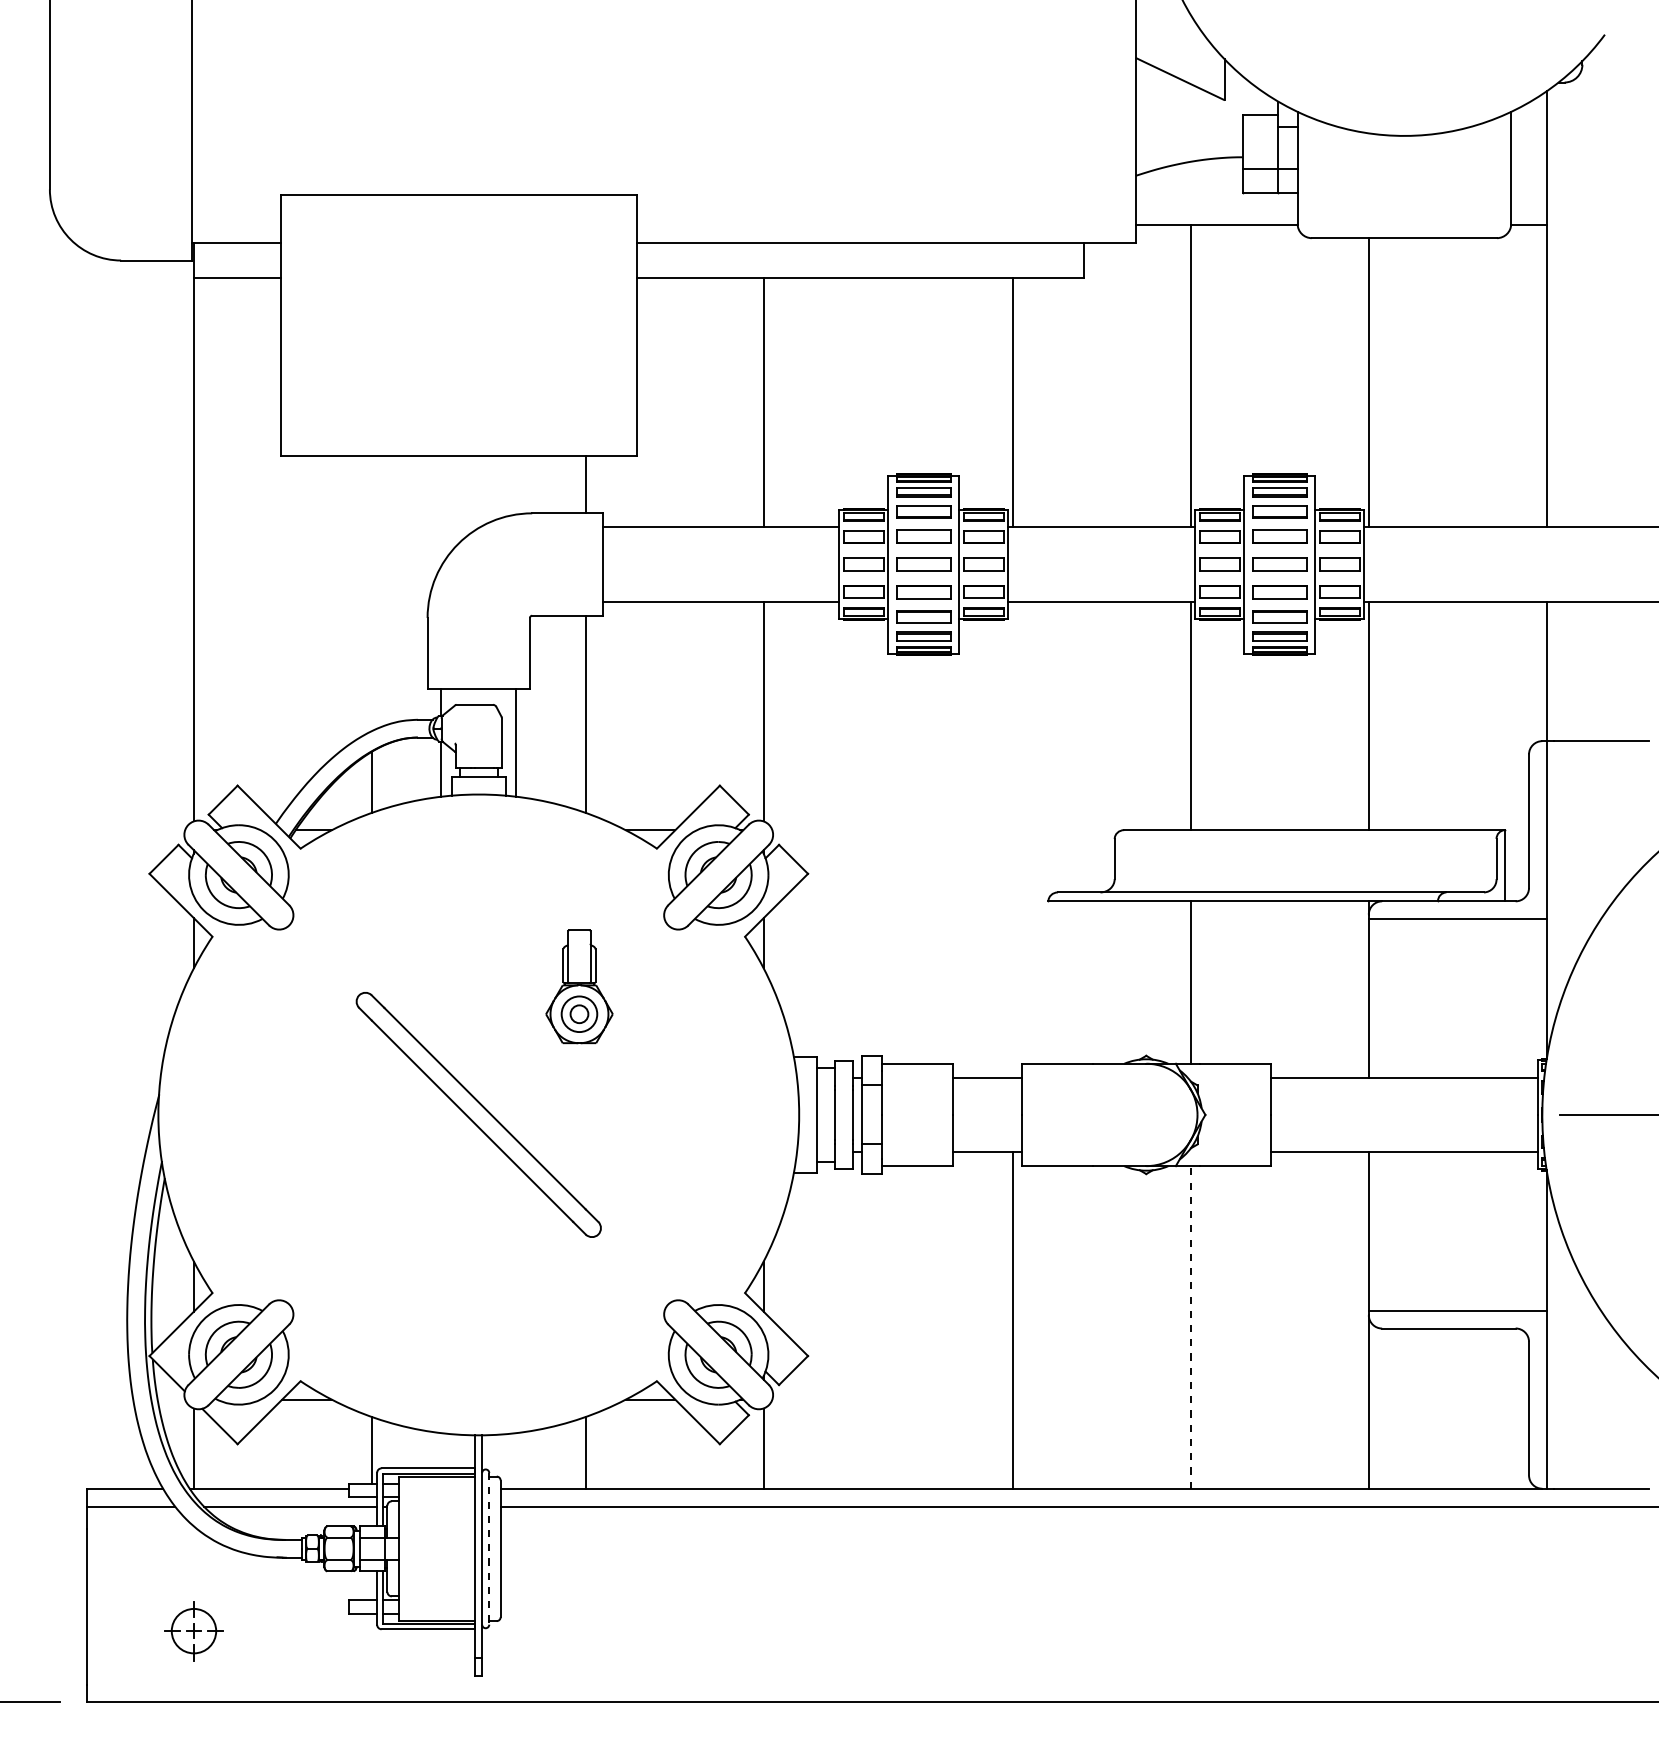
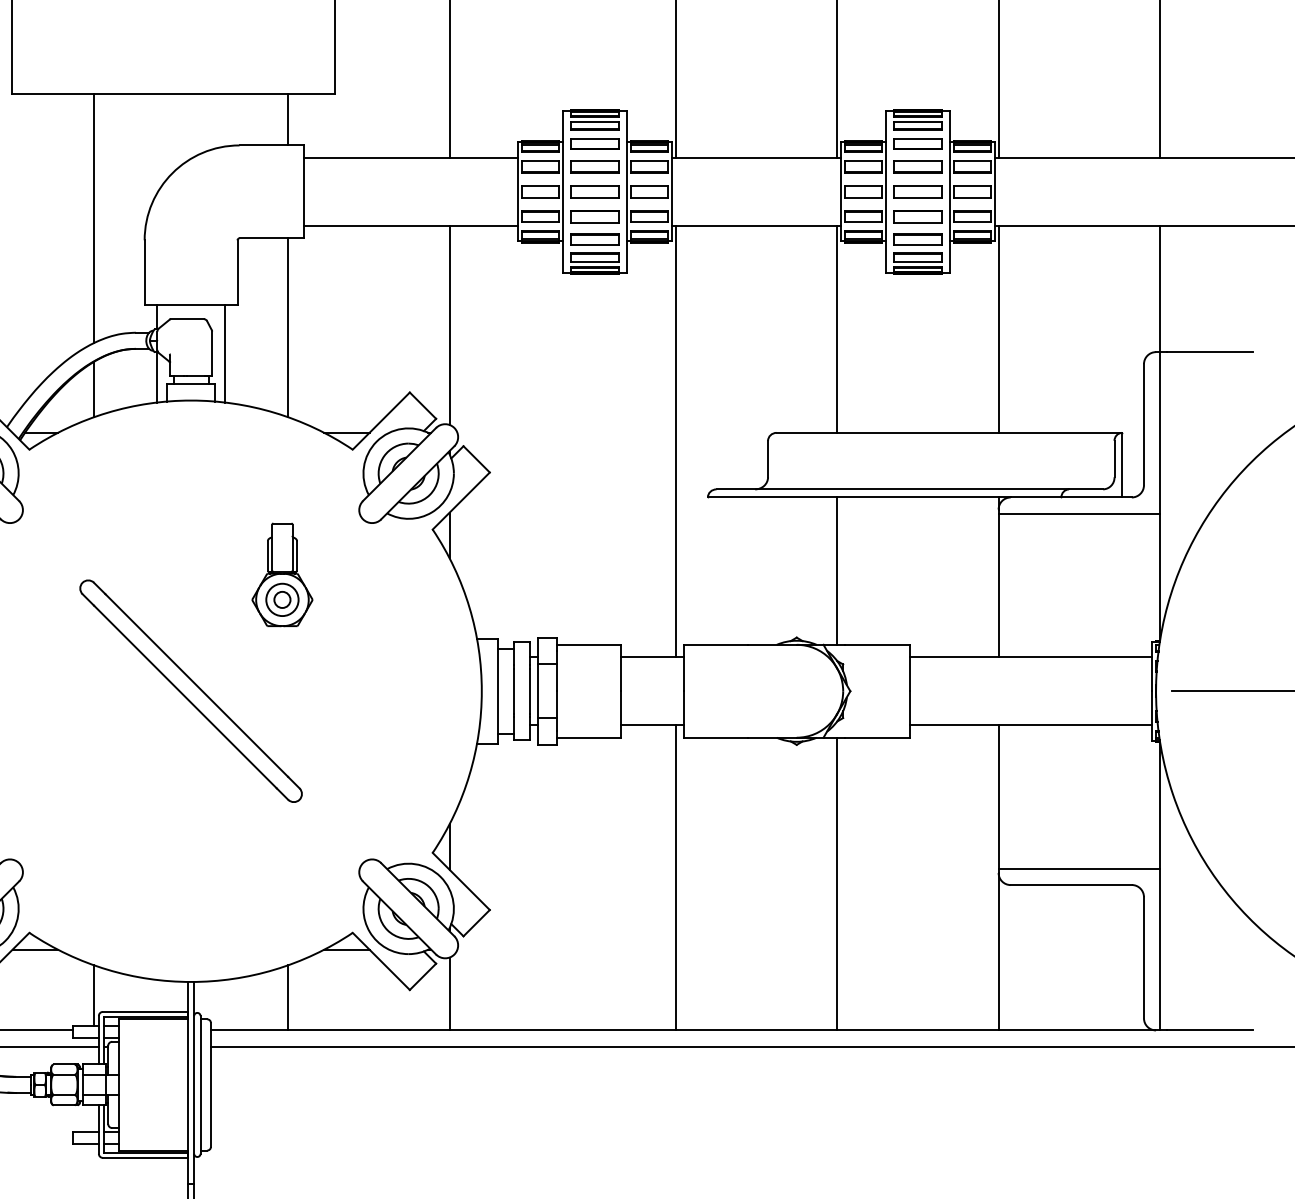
line: (372, 593) -> (94, 218), added
line: (1012, 839) -> (675, 441), added
line: (1190, 1326) -> (836, 883), dashed -> solid
line: (489, 1548) -> (200, 1084), dashed -> solid

